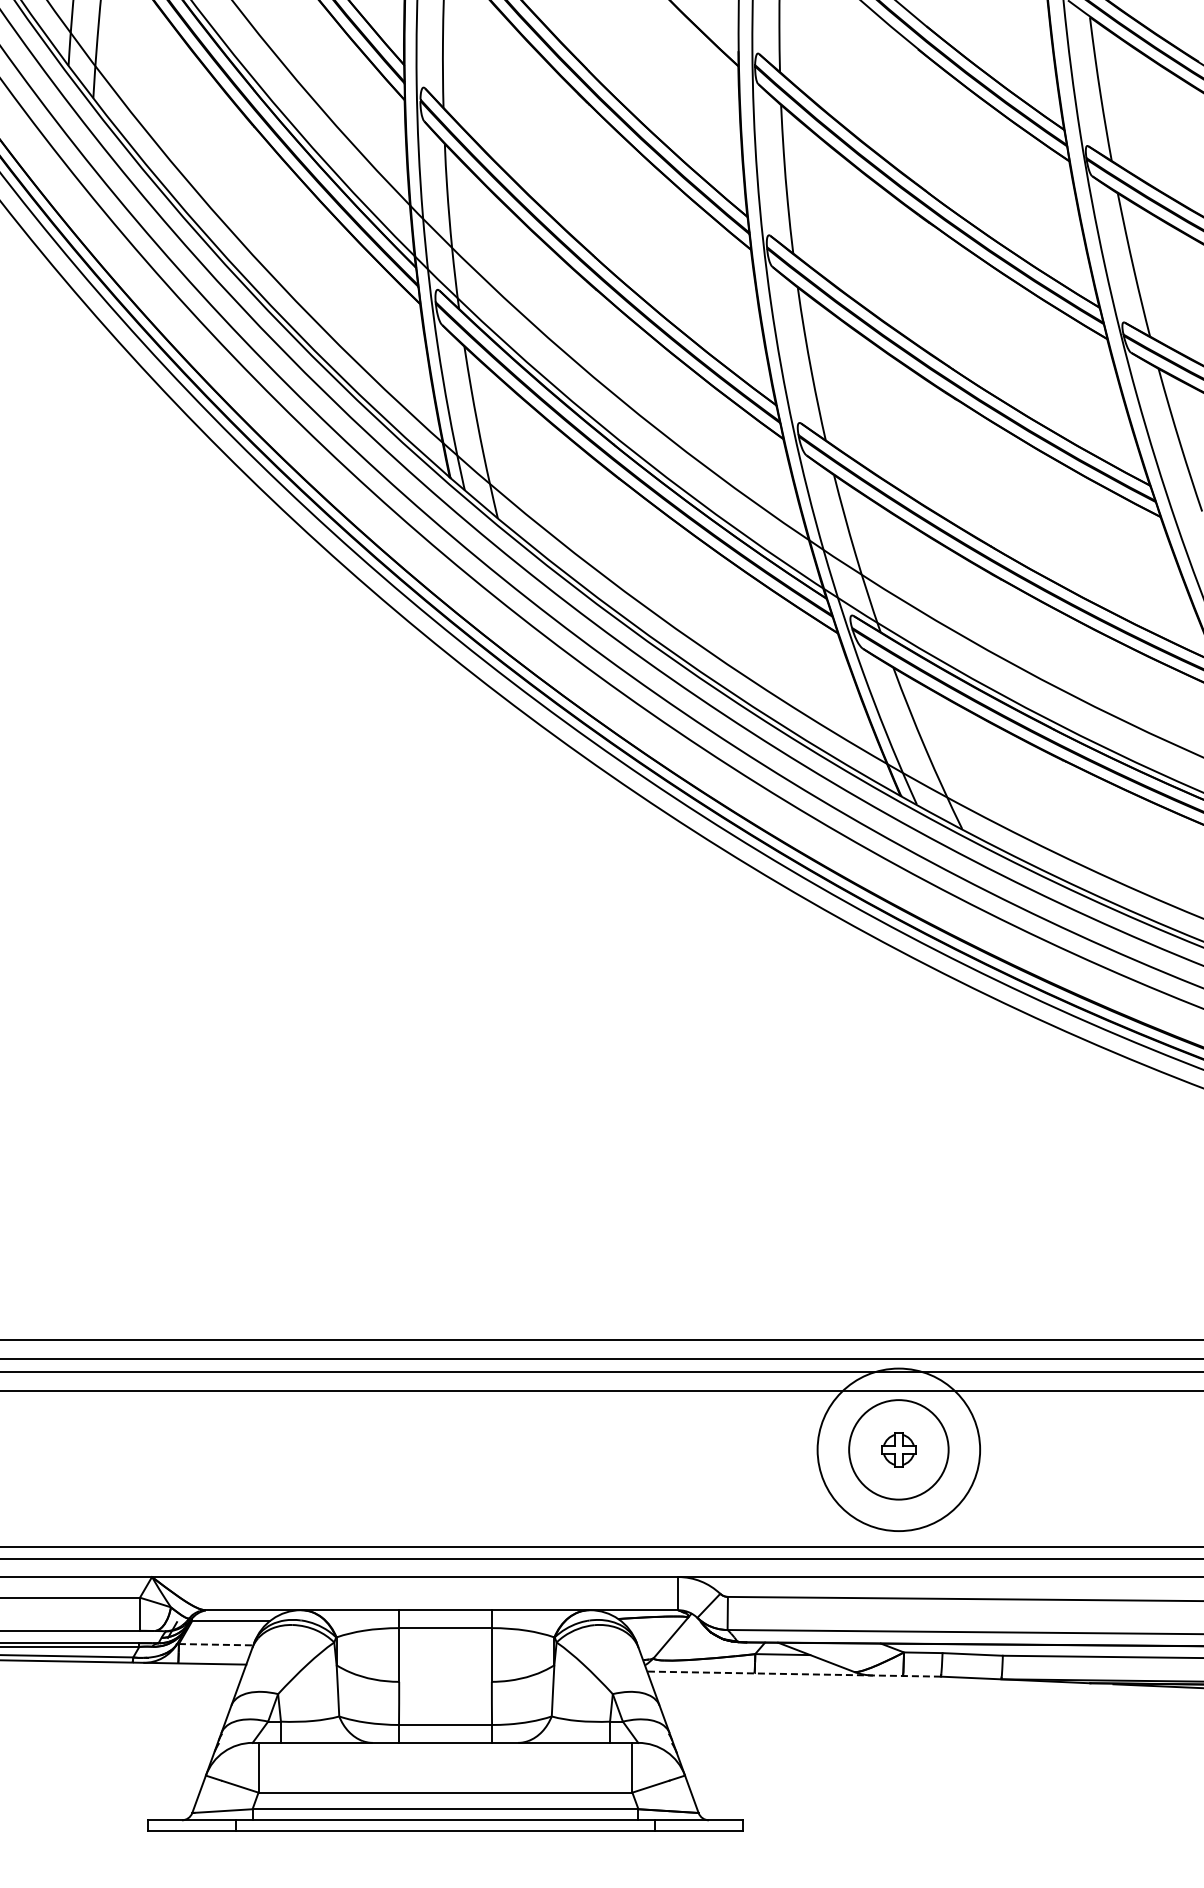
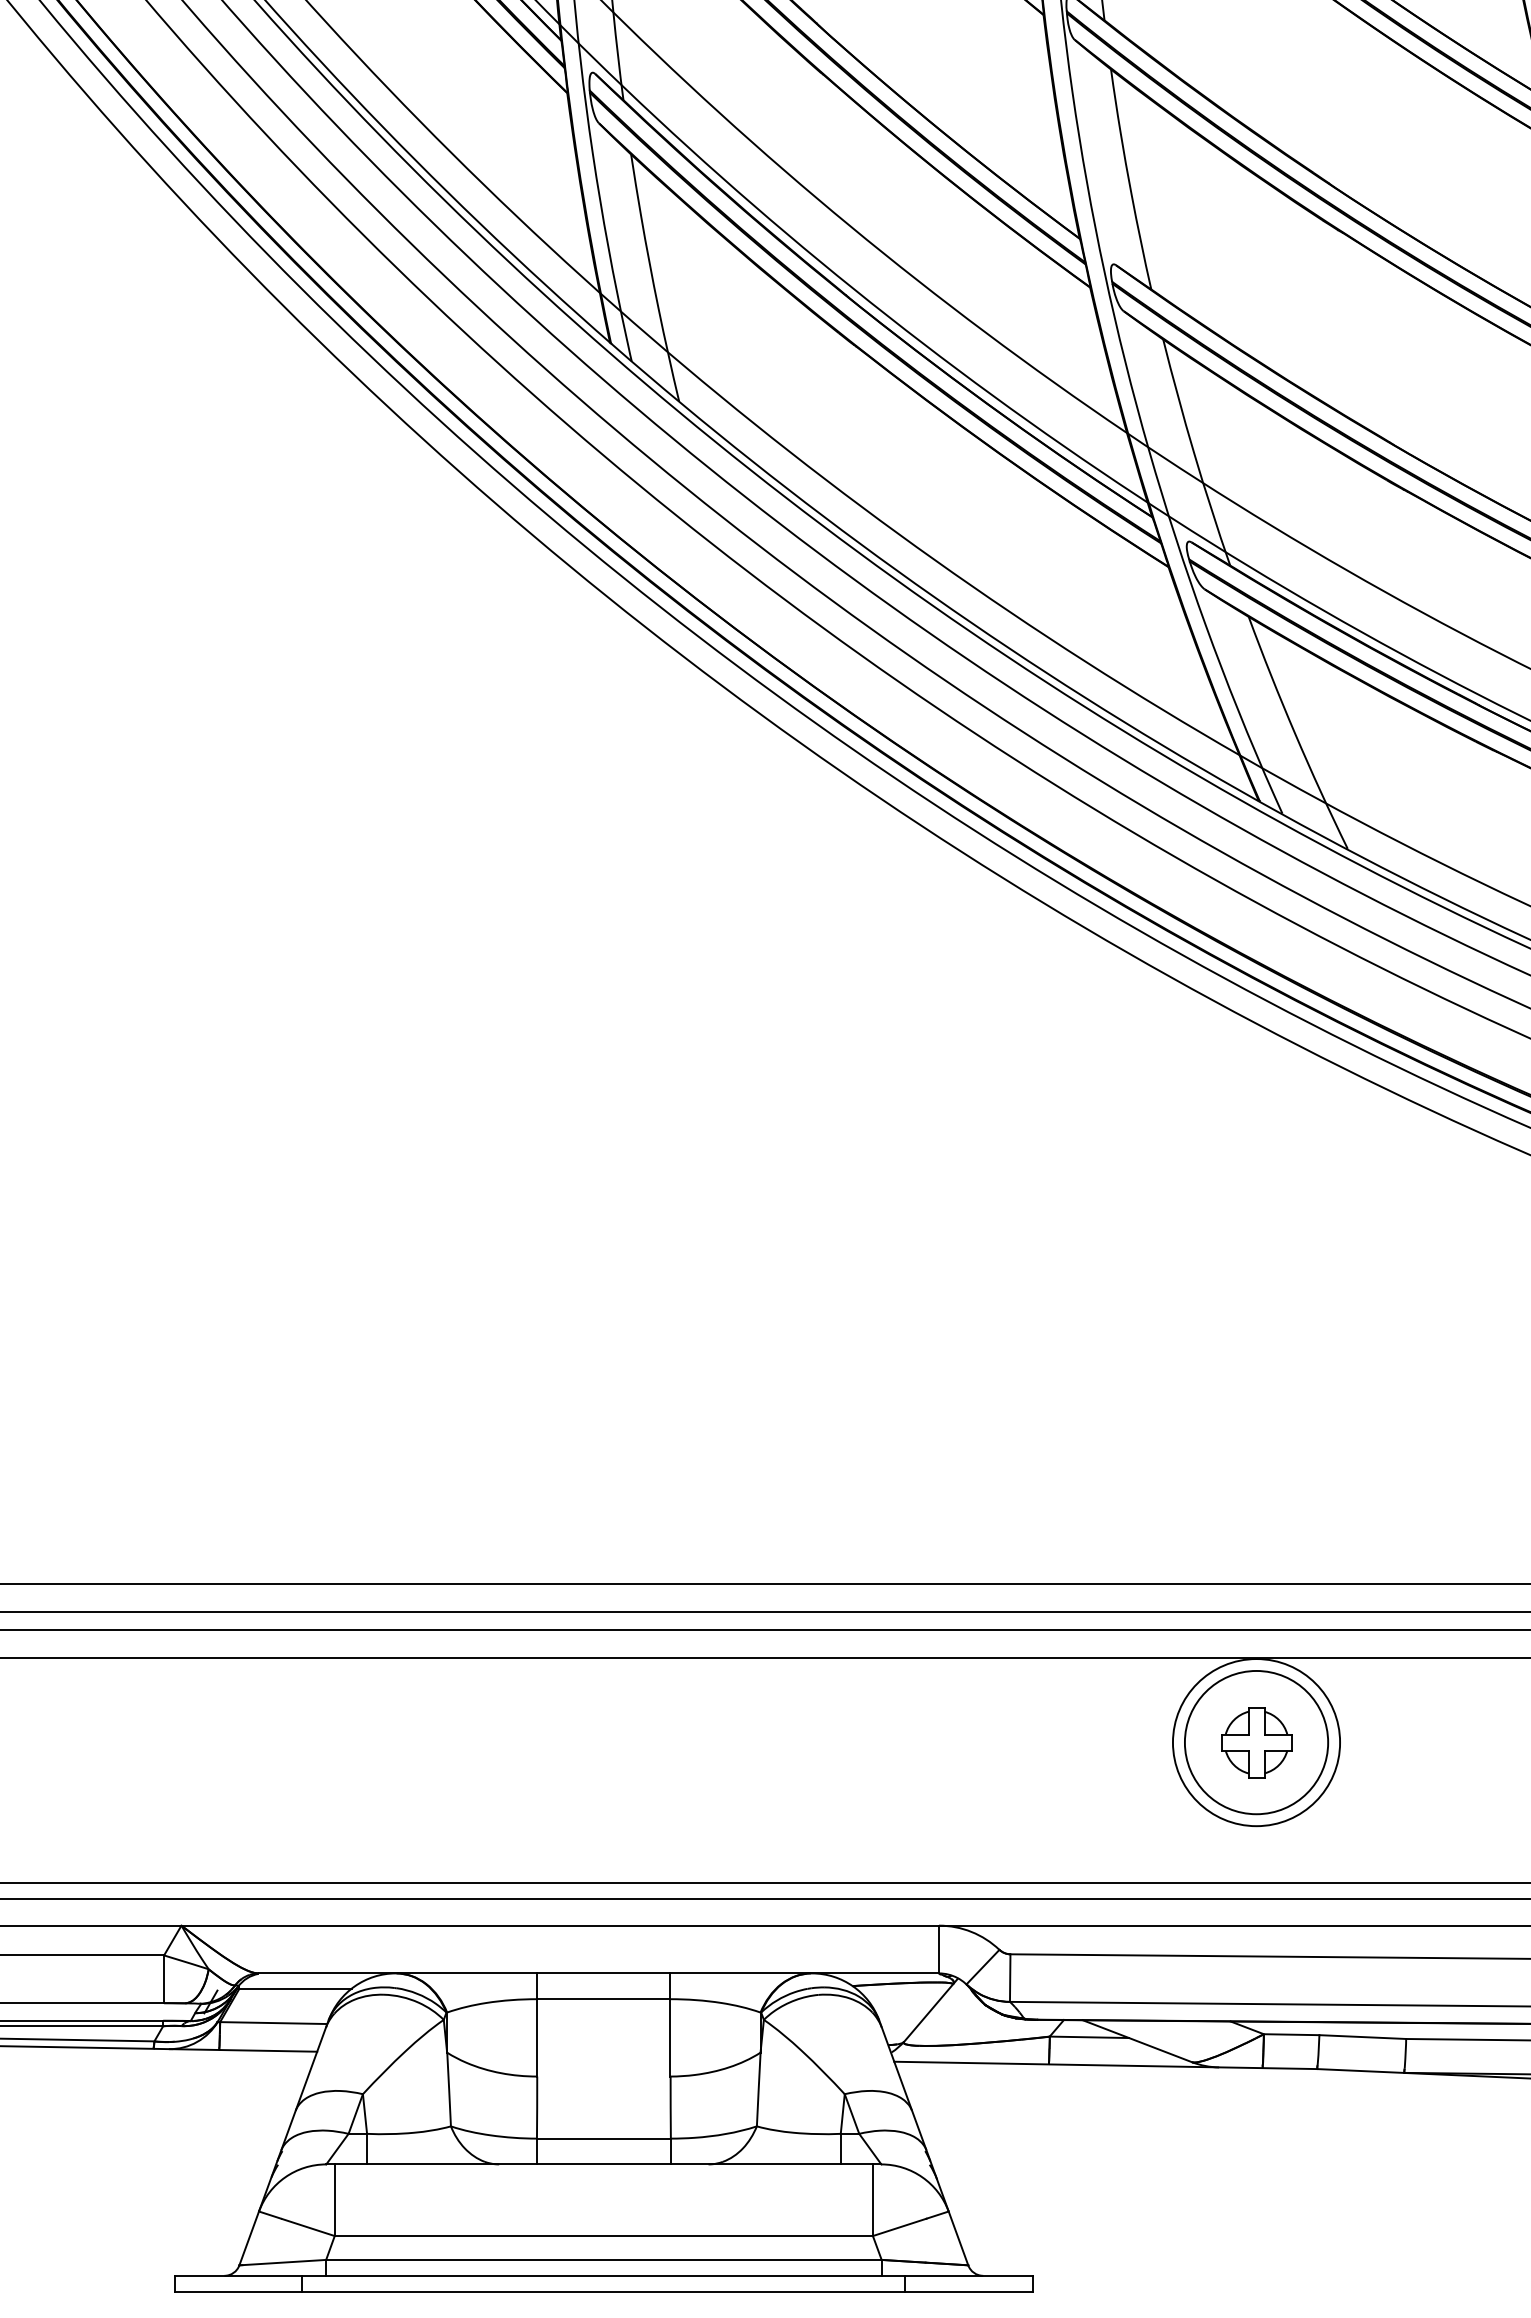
circle: (898, 1449) -> (1255, 1742), size x0.71
part: (898, 1449) -> (1255, 1742), size x1.43
line: (216, 1644) -> (274, 2022), dashed -> solid
line: (794, 1674) -> (1106, 2065), dashed -> solid

